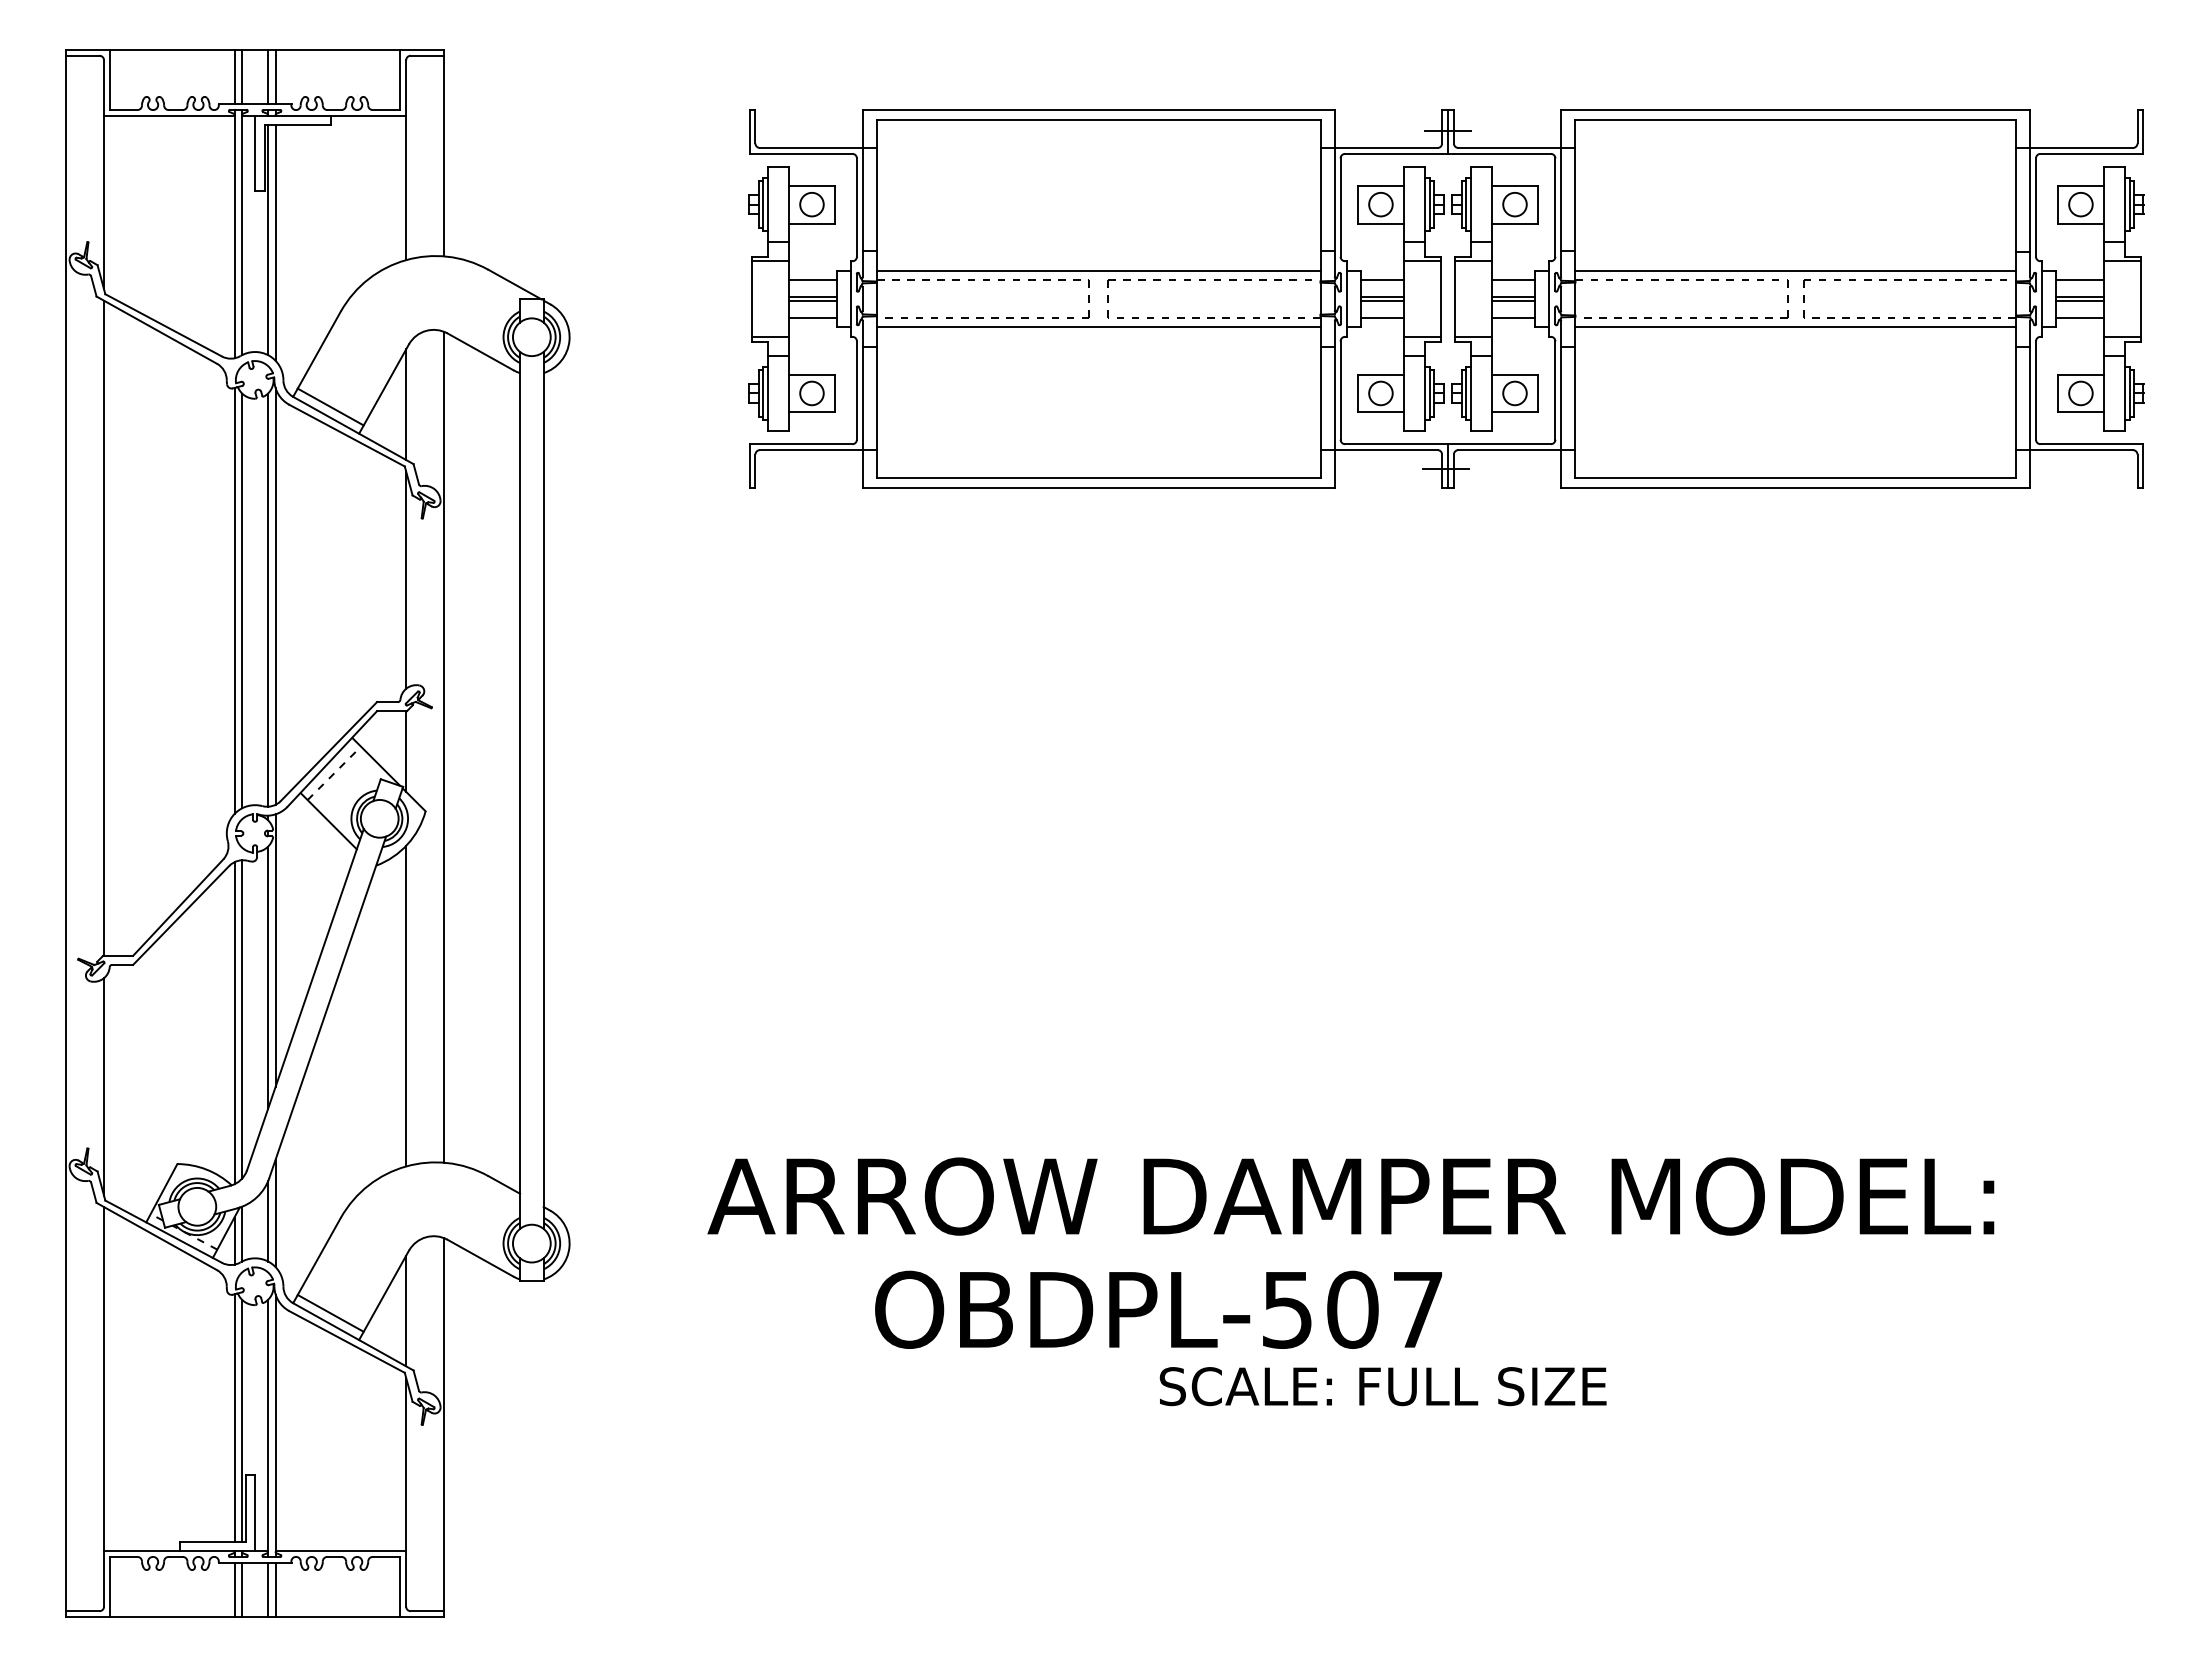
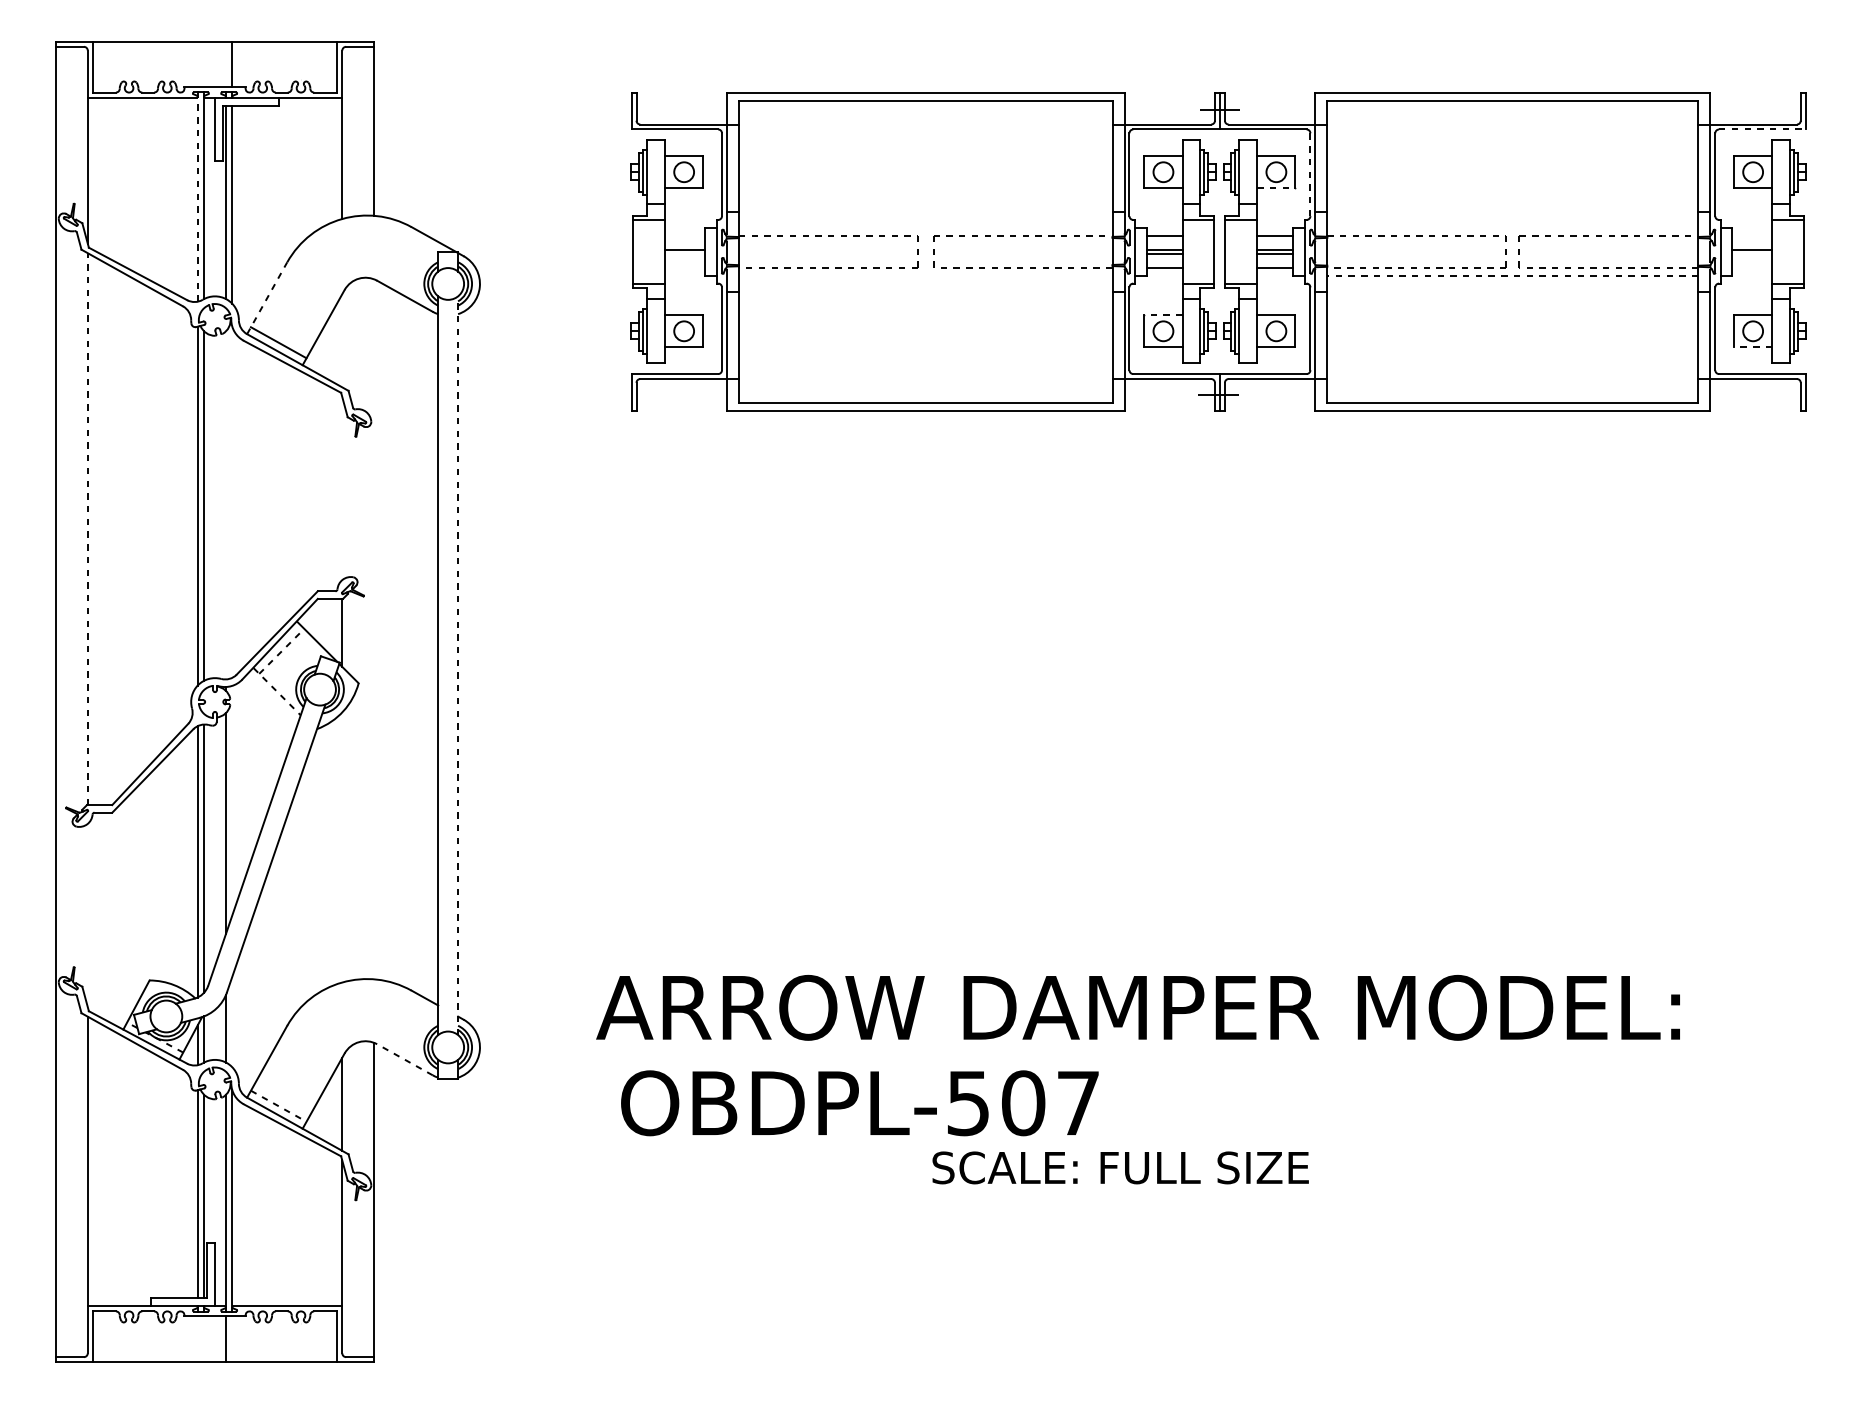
line: (234, 76) -> (197, 64), removed
line: (242, 76) -> (204, 64), removed
line: (268, 76) -> (226, 64), removed
line: (2092, 153) -> (1762, 129), solid -> dashed
line: (1555, 207) -> (1310, 174), solid -> dashed
line: (1515, 223) -> (1276, 188), solid -> dashed
line: (234, 236) -> (197, 199), solid -> dashed
line: (1098, 270) -> (925, 227), removed
line: (1795, 270) -> (1512, 227), removed
line: (812, 280) -> (684, 236), removed
line: (2079, 280) -> (1751, 236), removed
line: (812, 301) -> (684, 253), removed
line: (2079, 301) -> (1751, 253), removed
line: (812, 317) -> (684, 267), removed
line: (2079, 317) -> (1751, 267), removed
line: (1098, 327) -> (925, 275), removed
line: (1795, 327) -> (1512, 275), solid -> dashed
line: (316, 354) -> (266, 298), solid -> dashed
line: (1380, 374) -> (1163, 315), solid -> dashed
line: (406, 404) -> (342, 340), removed
line: (2080, 412) -> (1752, 347), solid -> dashed
line: (406, 579) -> (342, 488), removed
line: (275, 596) -> (232, 502), removed
line: (268, 599) -> (226, 504), removed
line: (104, 628) -> (88, 529), solid -> dashed
line: (443, 746) -> (373, 628), removed
line: (543, 789) -> (457, 664), solid -> dashed
line: (328, 821) -> (276, 691), solid -> dashed
line: (275, 950) -> (232, 800), removed
line: (406, 1005) -> (342, 846), removed
line: (104, 1086) -> (88, 915), removed
line: (275, 1213) -> (232, 1022), removed
line: (480, 1258) -> (404, 1060), solid -> dashed
text: (1158, 1309) -> (859, 1102), moved
line: (330, 1313) -> (278, 1106), solid -> dashed
text: (1382, 1386) -> (1120, 1167), moved
line: (234, 1589) -> (197, 1338), removed
line: (242, 1589) -> (204, 1338), removed
line: (275, 1589) -> (232, 1338), removed

